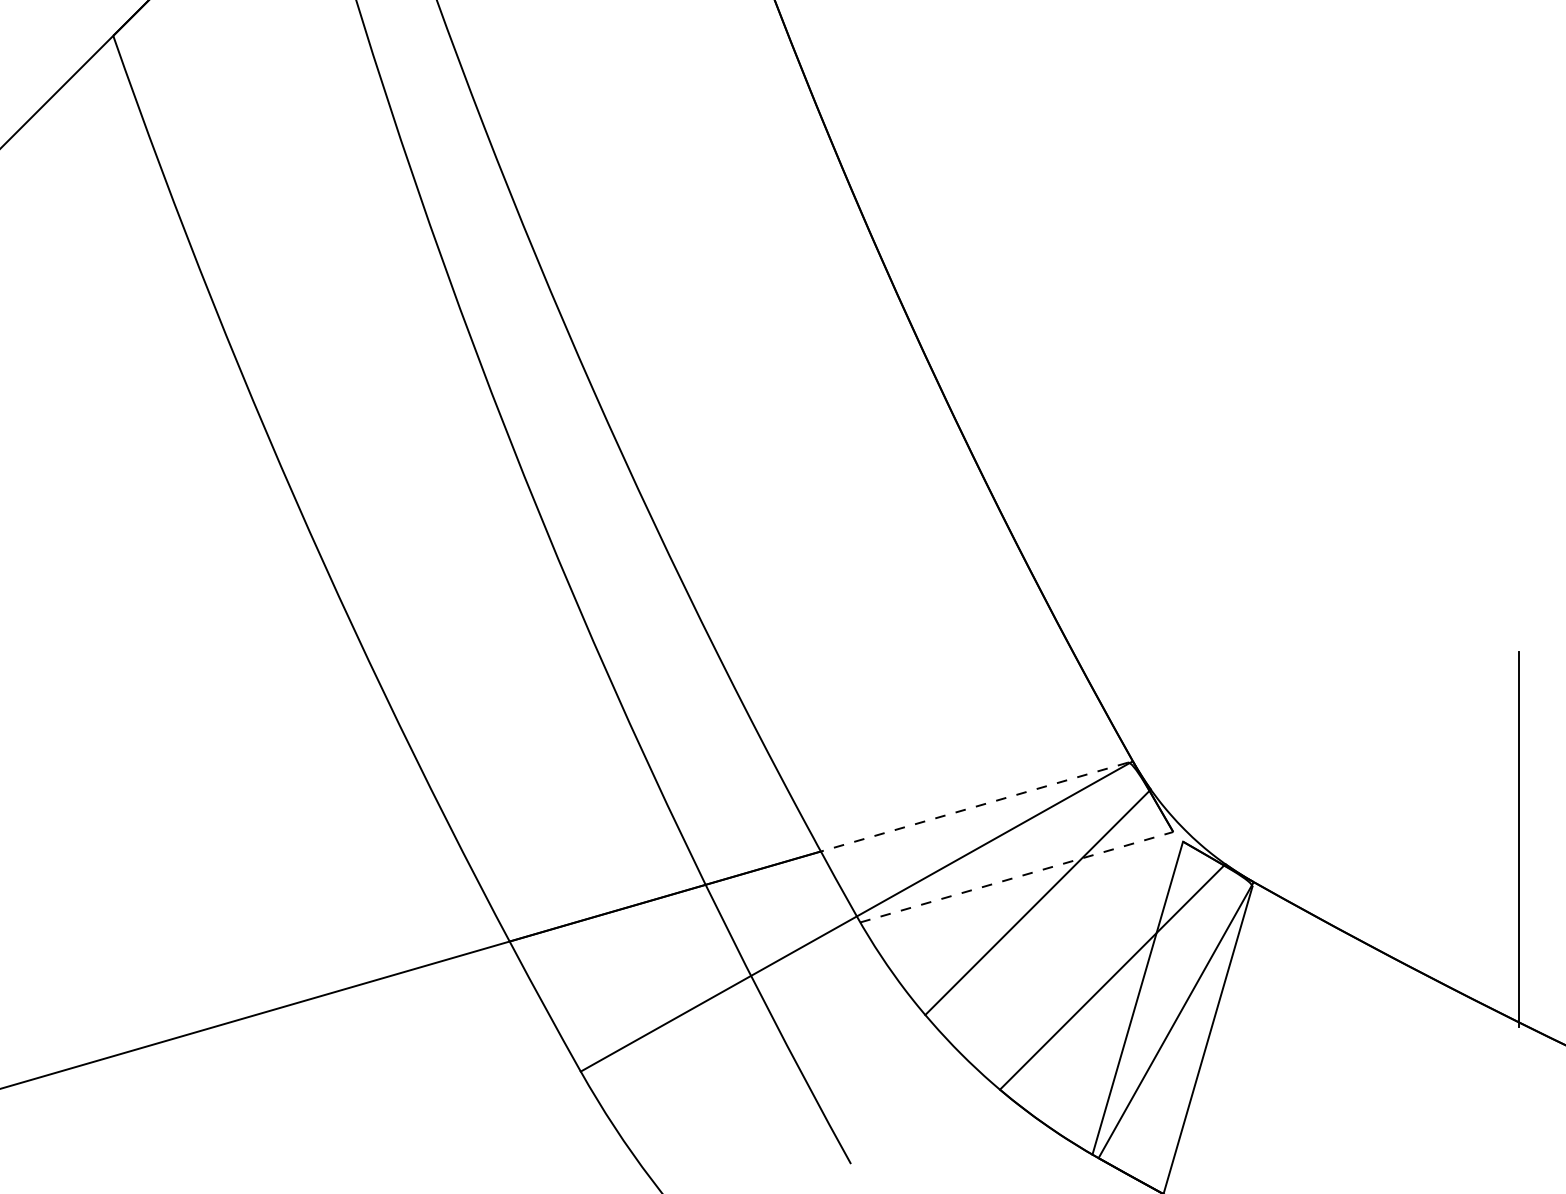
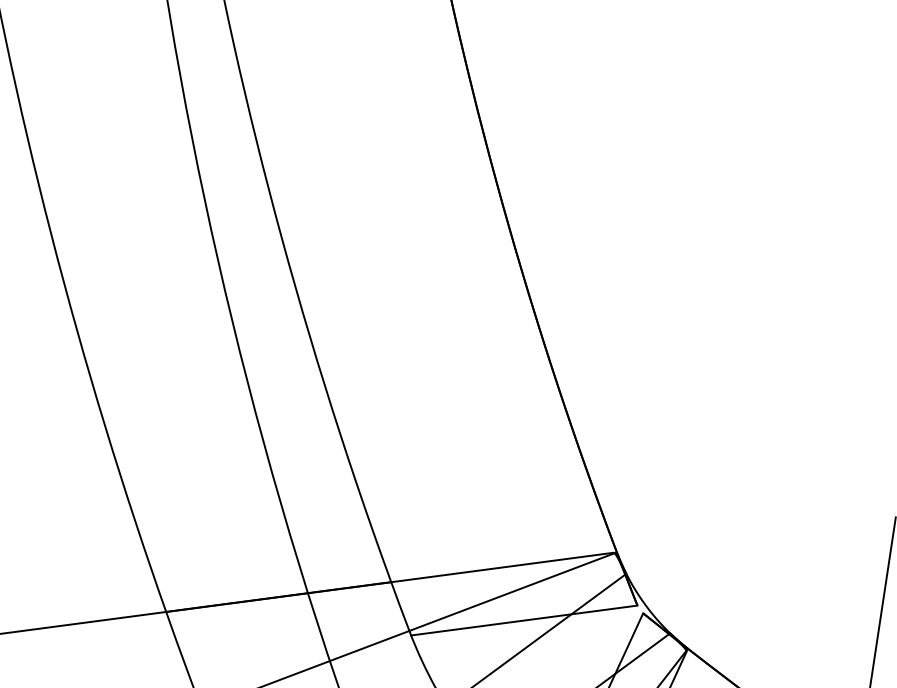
line: (974, 807) -> (502, 567), dashed -> solid
line: (1016, 877) -> (524, 620), dashed -> solid

